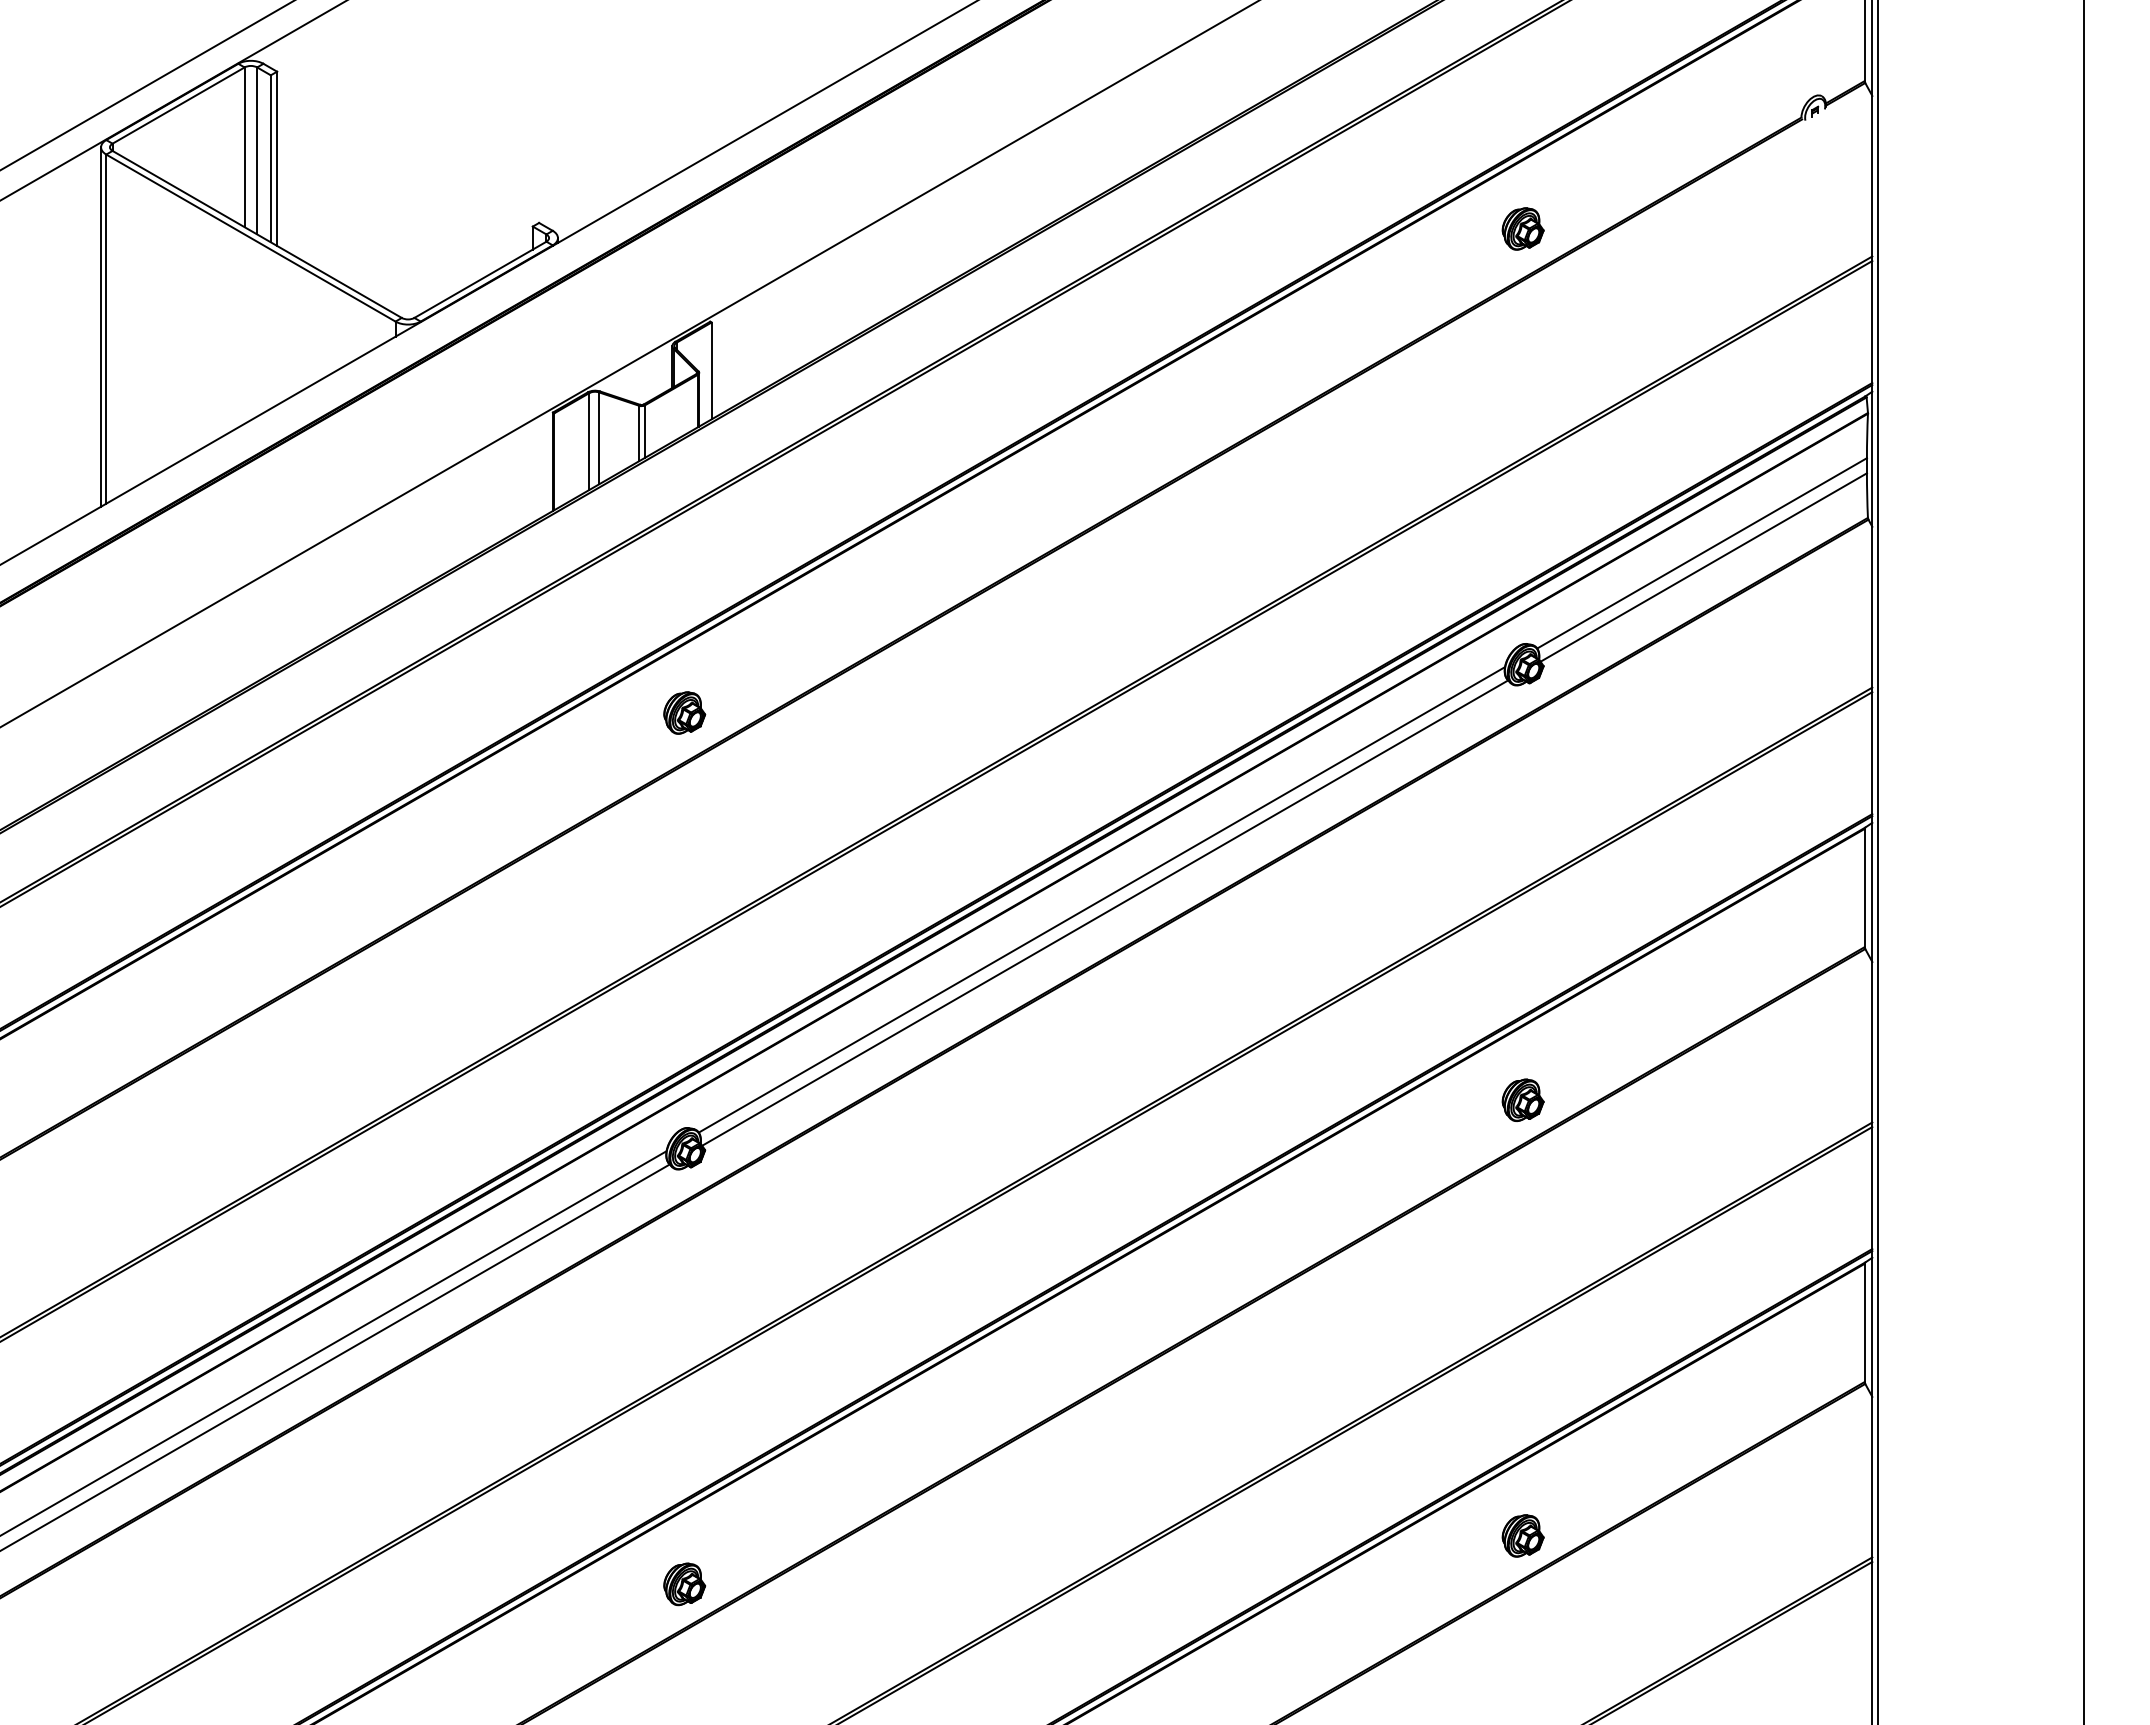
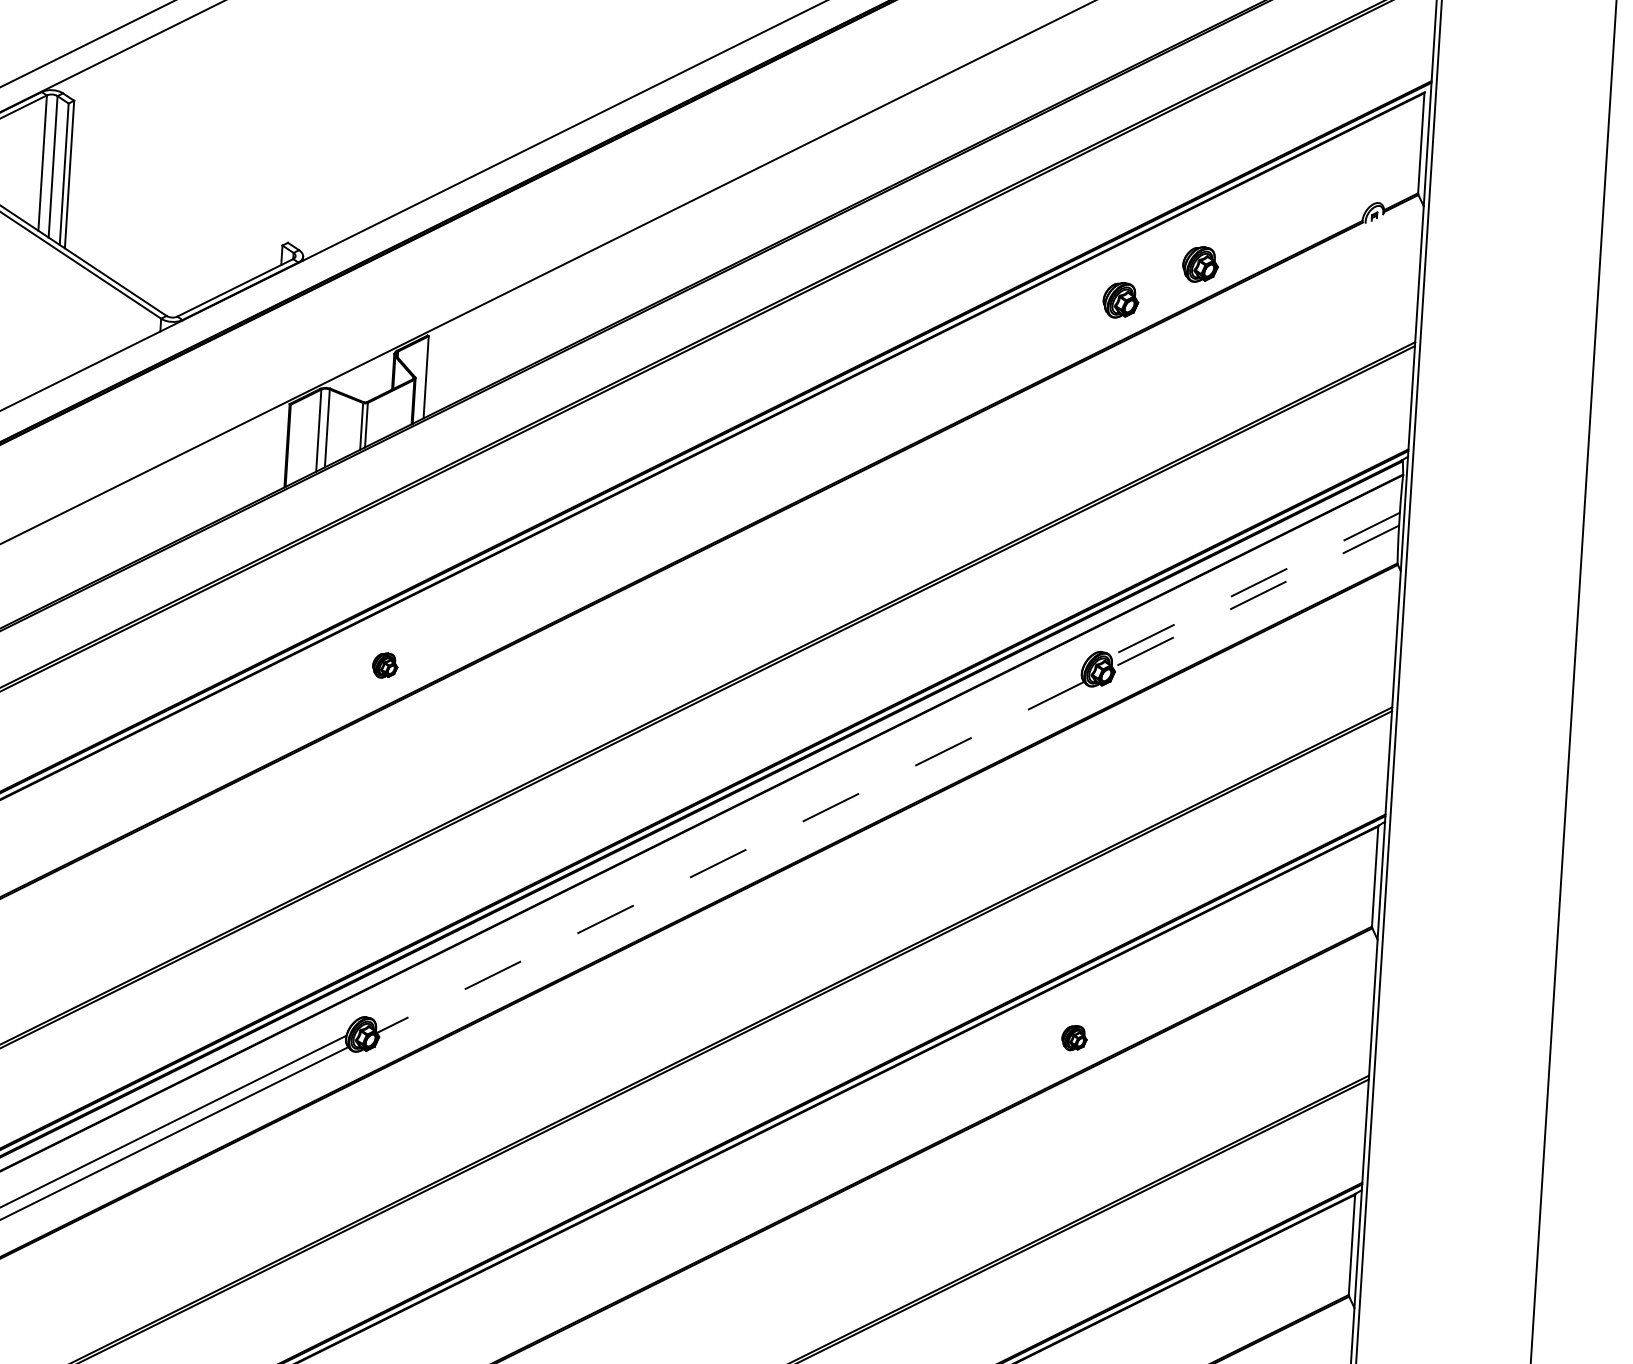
part: (1613, 180) -> (1200, 264), added
line: (1701, 553) -> (1254, 584), solid -> dashed
line: (1703, 567) -> (1255, 596), solid -> dashed
part: (684, 712) -> (385, 665), size x0.7
line: (1101, 899) -> (728, 845), removed
line: (1104, 913) -> (729, 857), solid -> dashed
part: (1522, 1099) -> (1074, 1037), size x0.7

